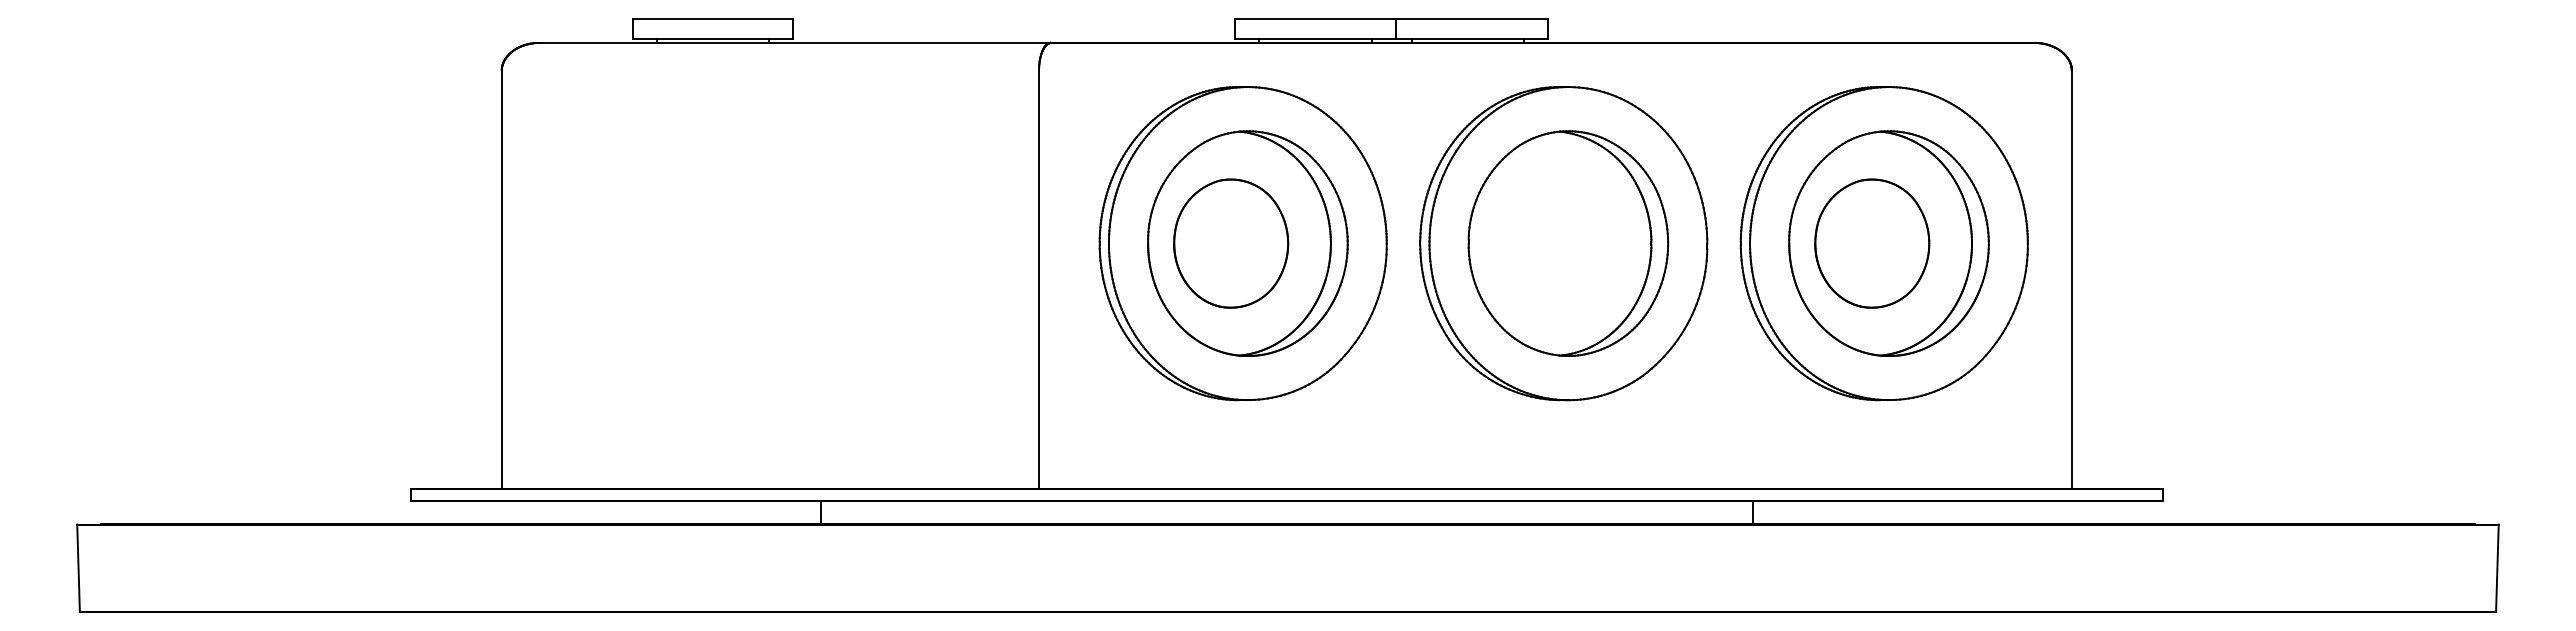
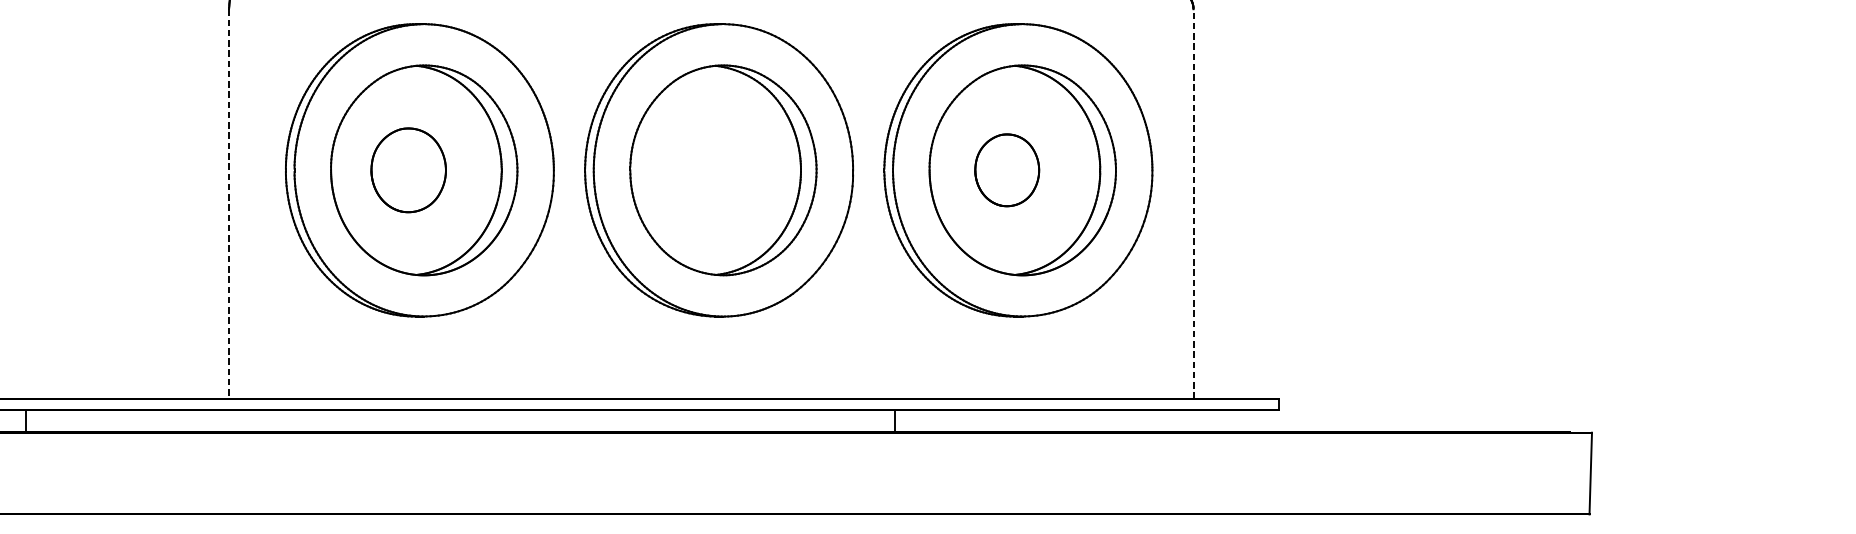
part: (1231, 243) -> (408, 170), size x0.7
part: (1872, 243) -> (1007, 170), size x0.6
line: (1038, 279) -> (228, 203), solid -> dashed
line: (2071, 279) -> (1193, 203), solid -> dashed

